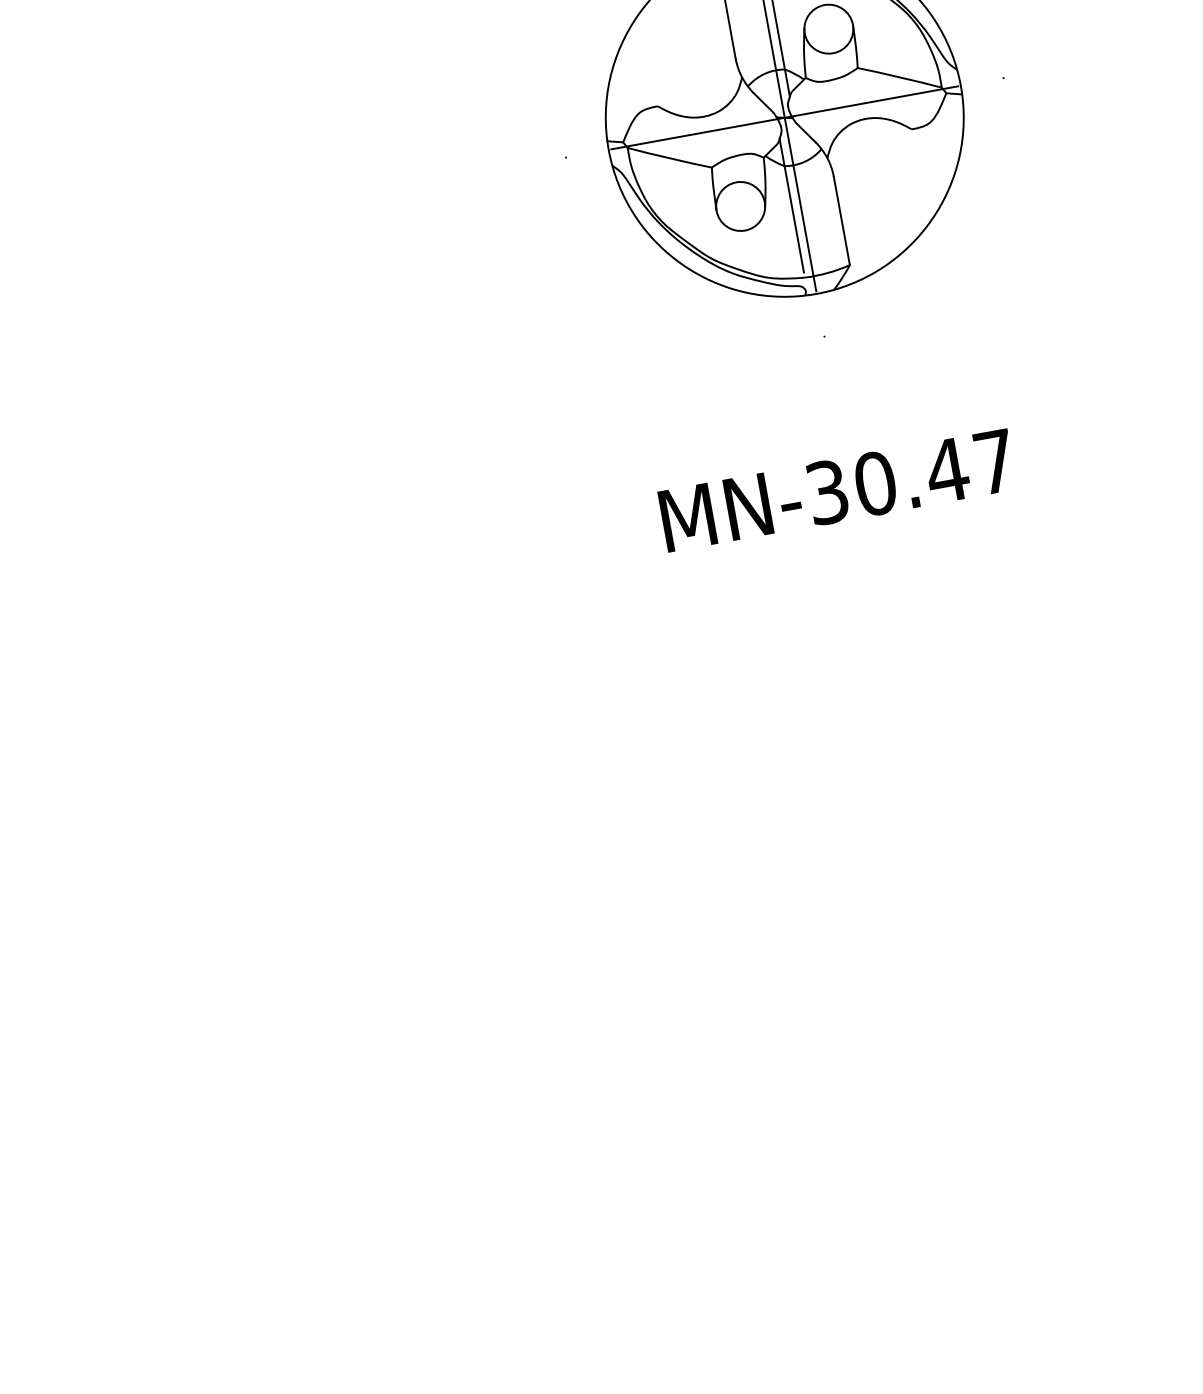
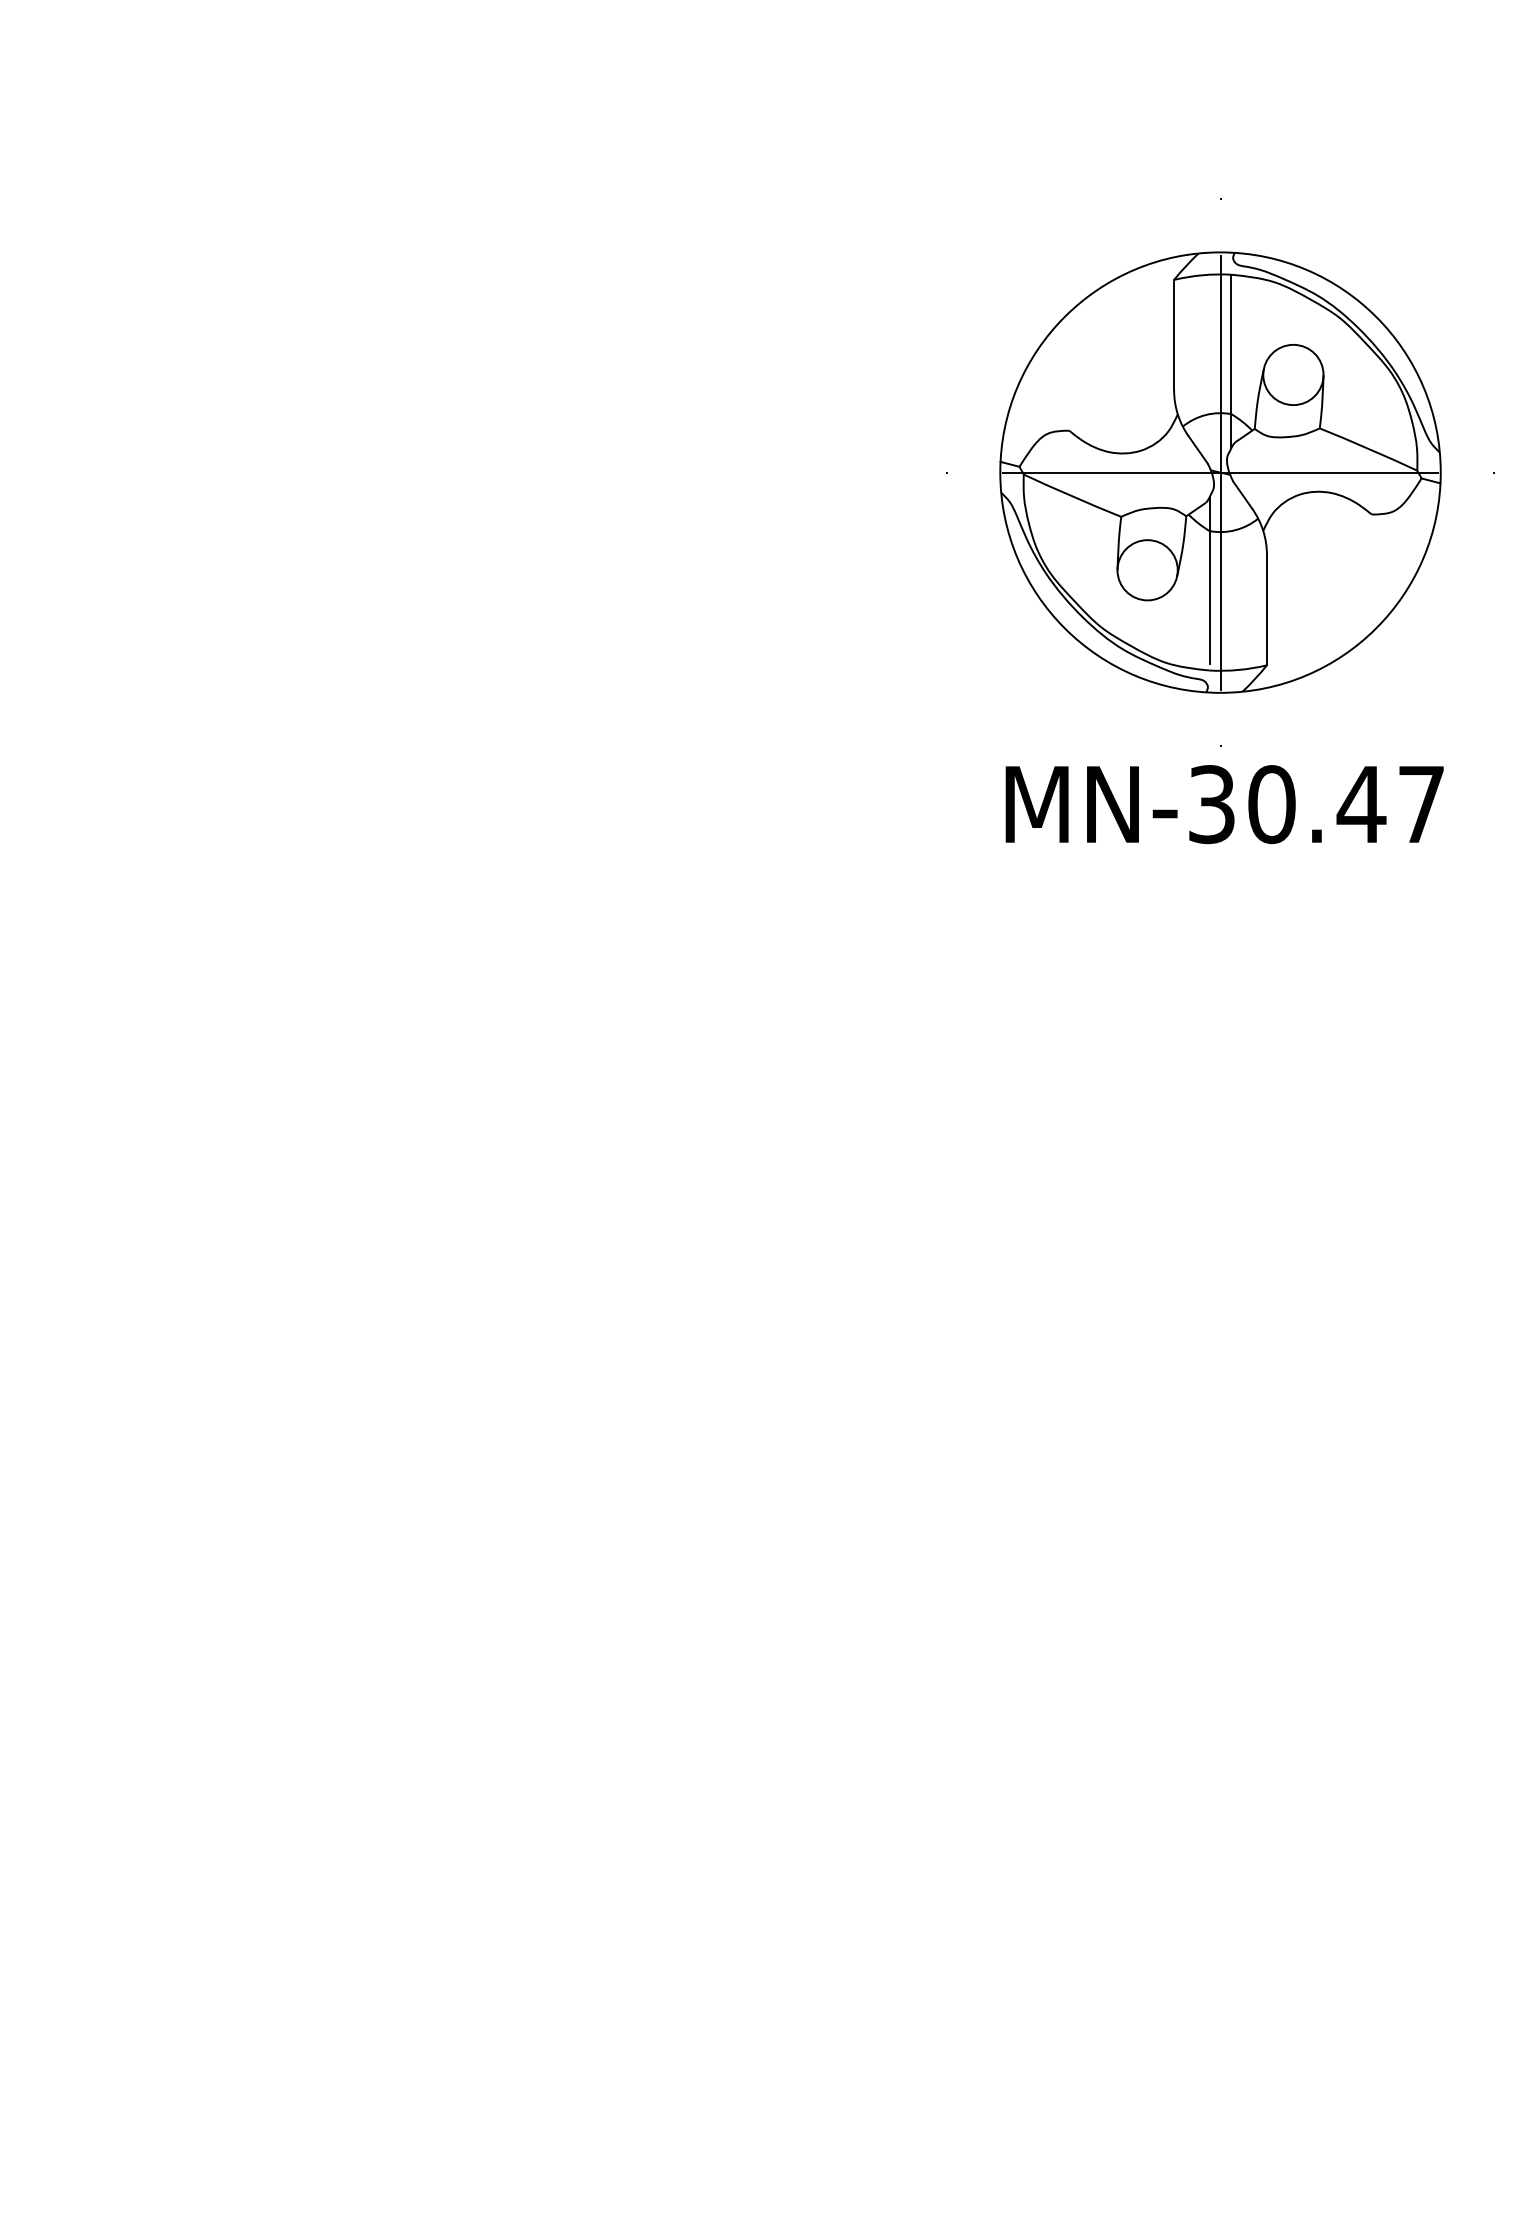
text: (837, 490) -> (1224, 804), moved

